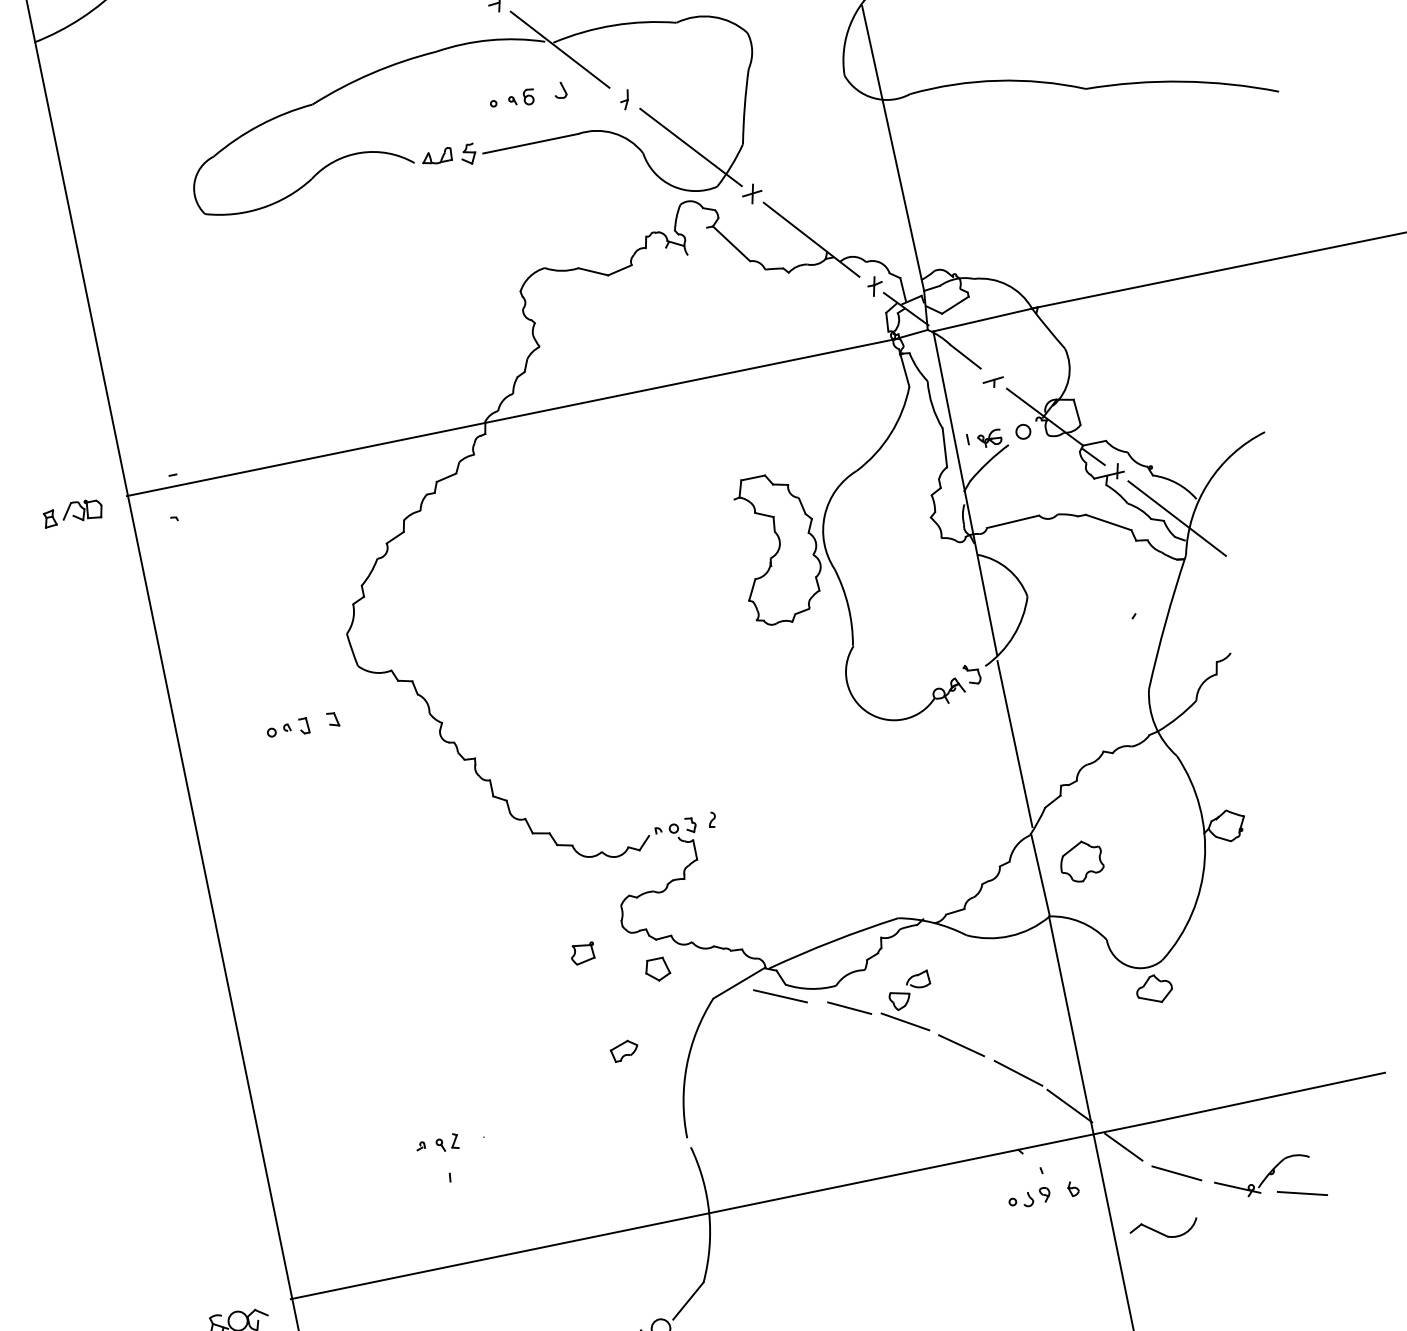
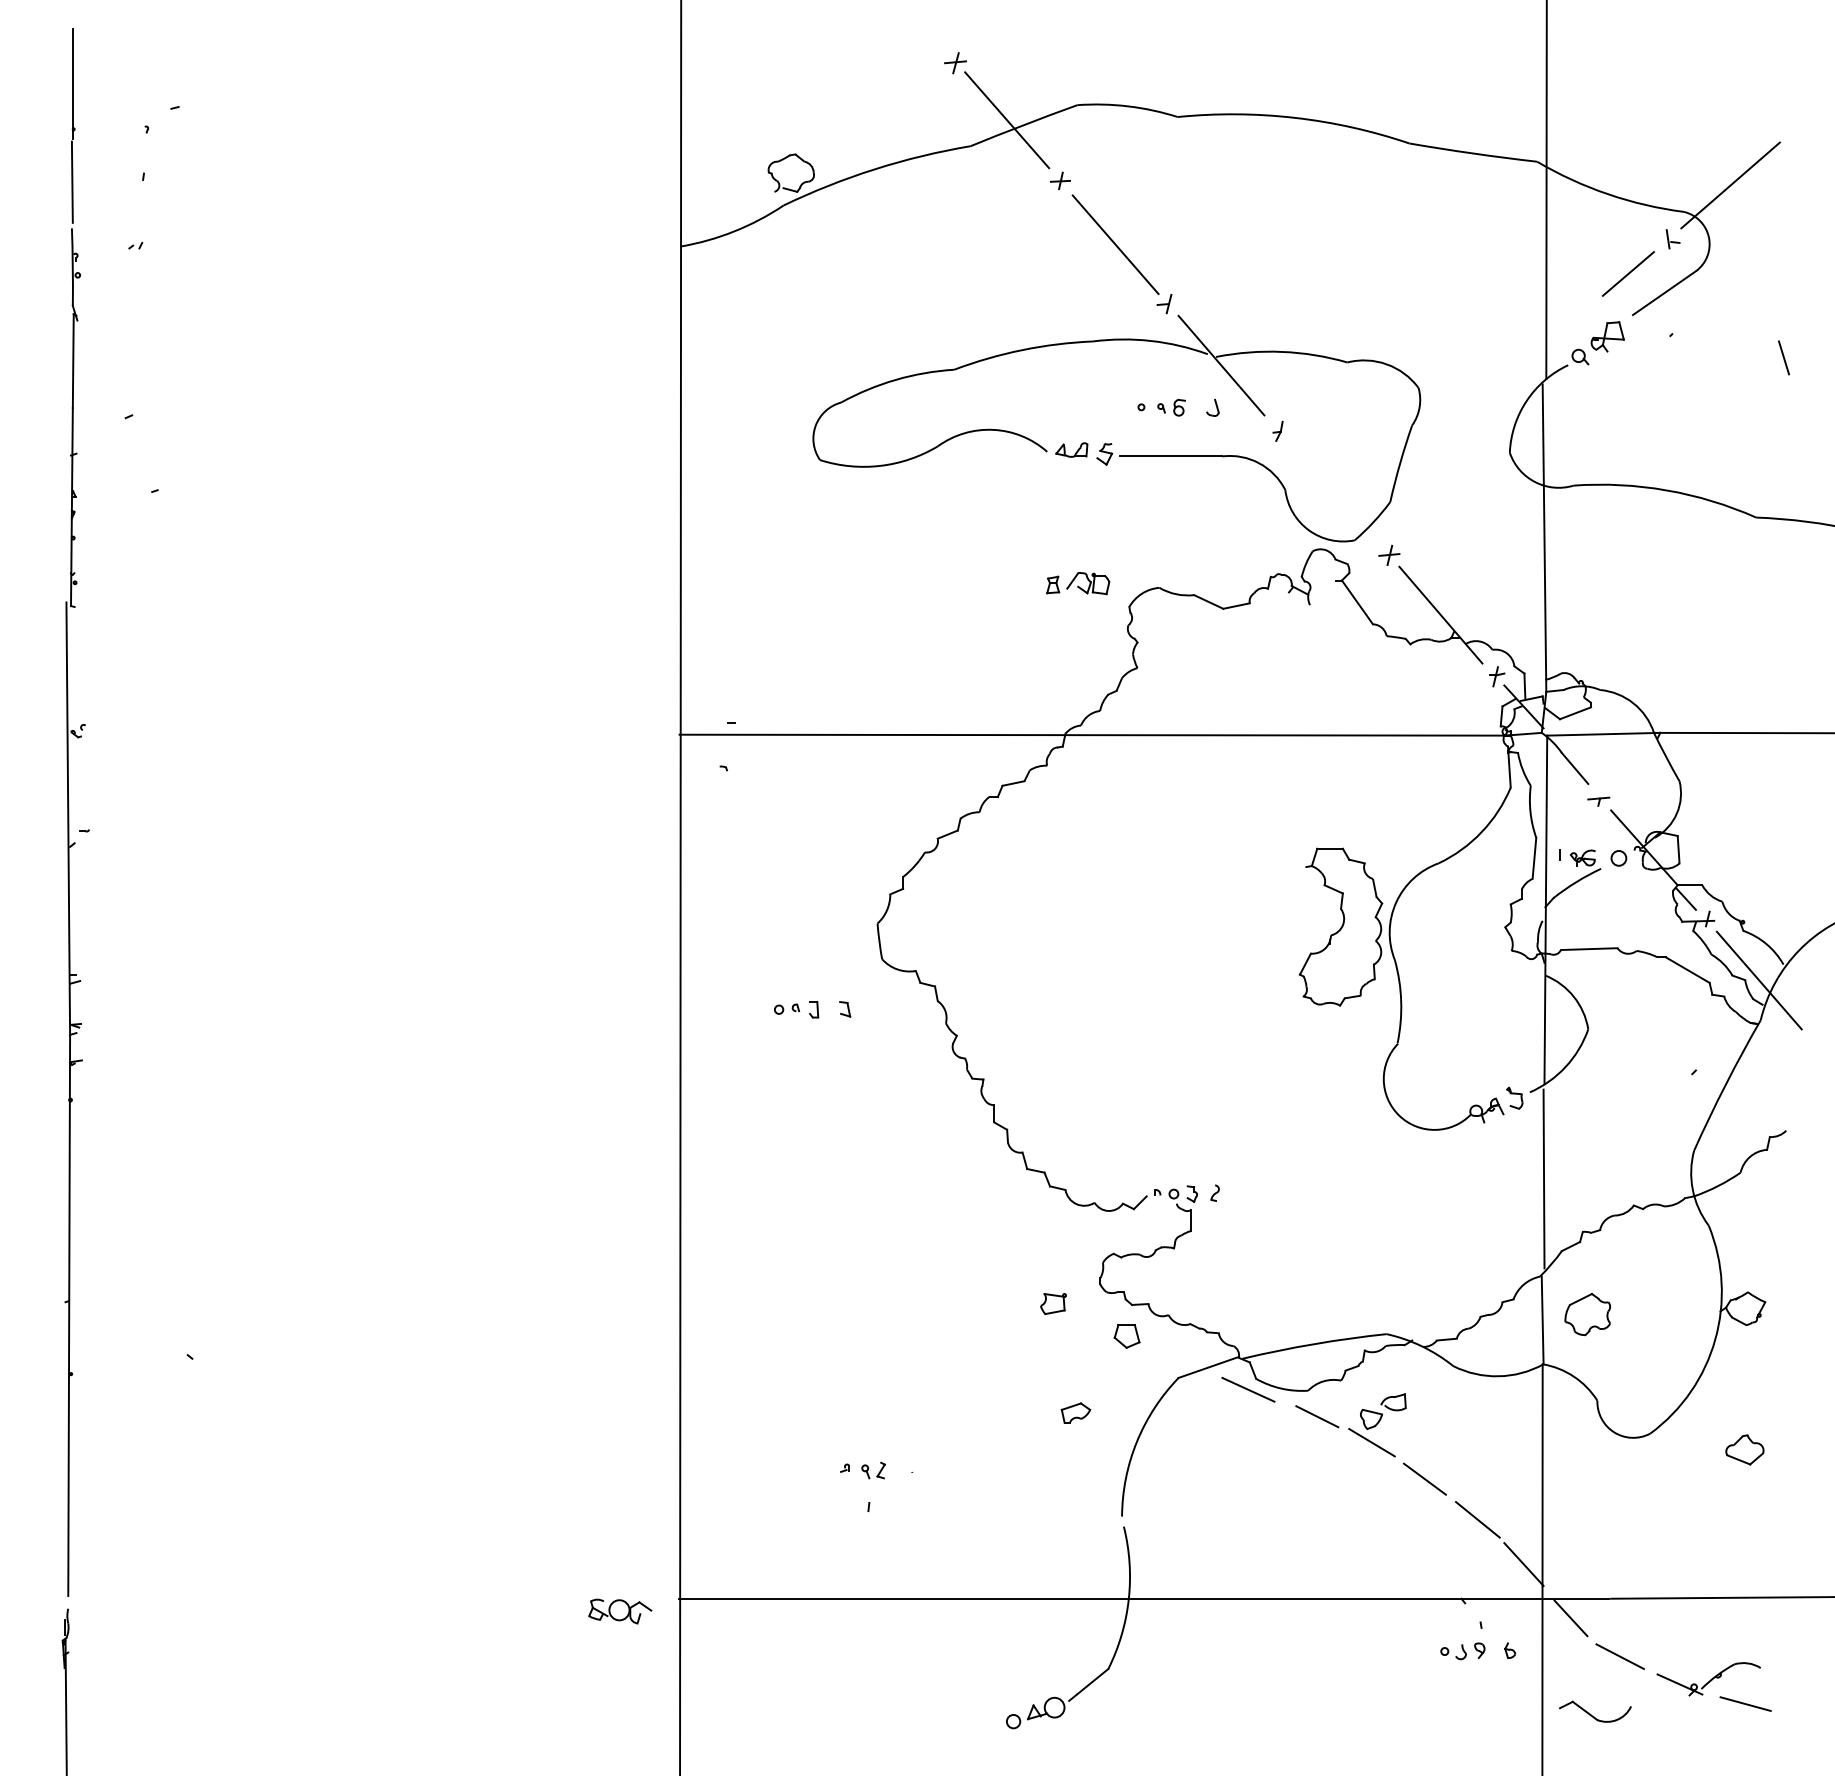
line: (690, 146) -> (1335, 493), removed
part: (73, 512) -> (1078, 583), moved
part: (1153, 989) -> (1744, 1449), moved

